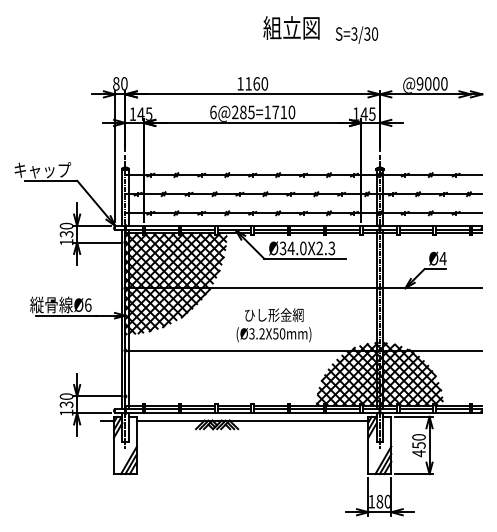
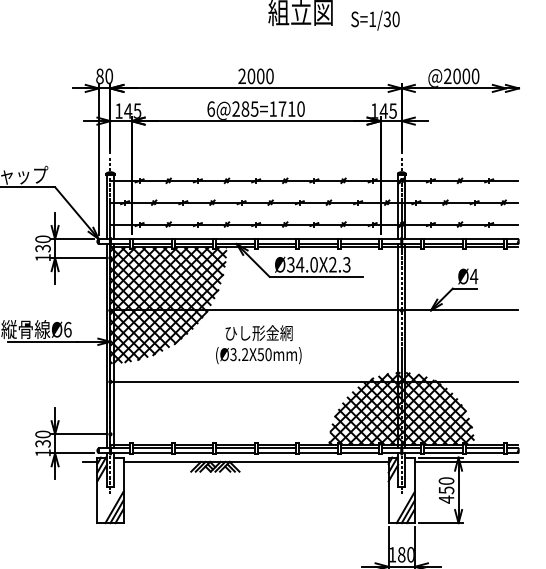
text: (354, 33) -> (372, 18), S=3/30 -> S=1/30
text: (248, 83) -> (251, 75), 1160 -> 2000
text: (419, 83) -> (447, 75), @9000 -> @2000
text: (273, 325) -> (258, 345), moved
line: (436, 420) -> (466, 461), added

